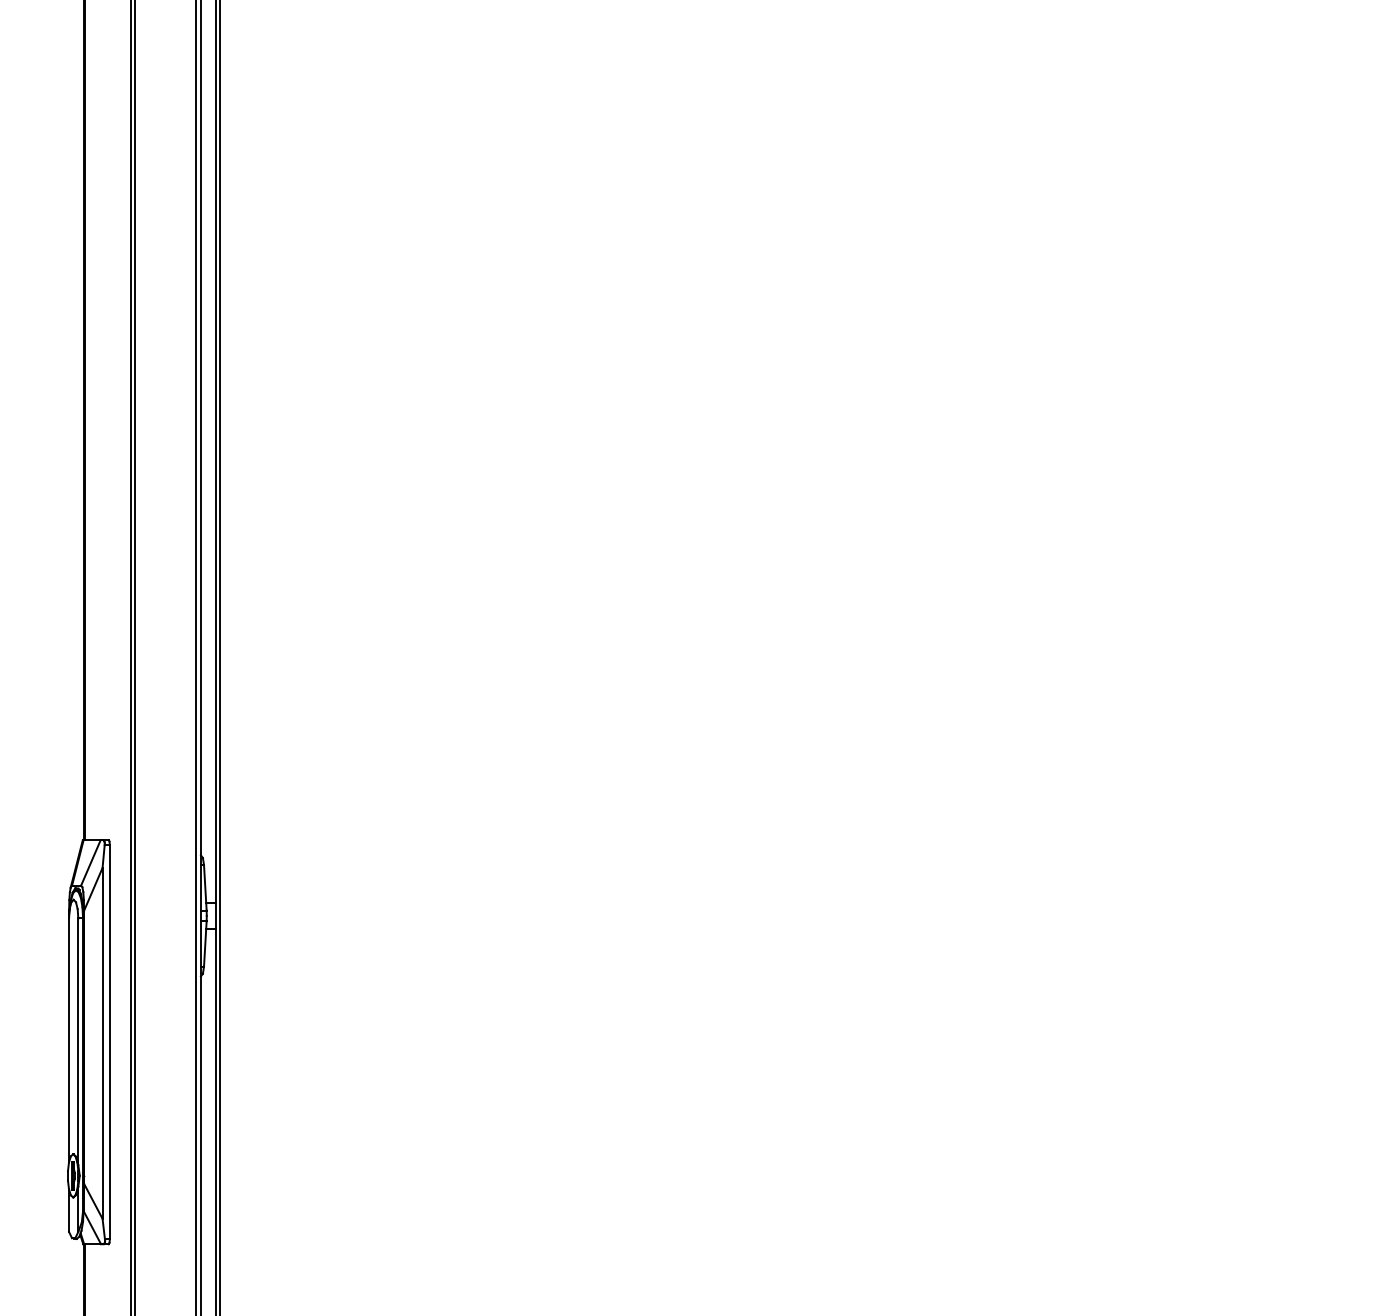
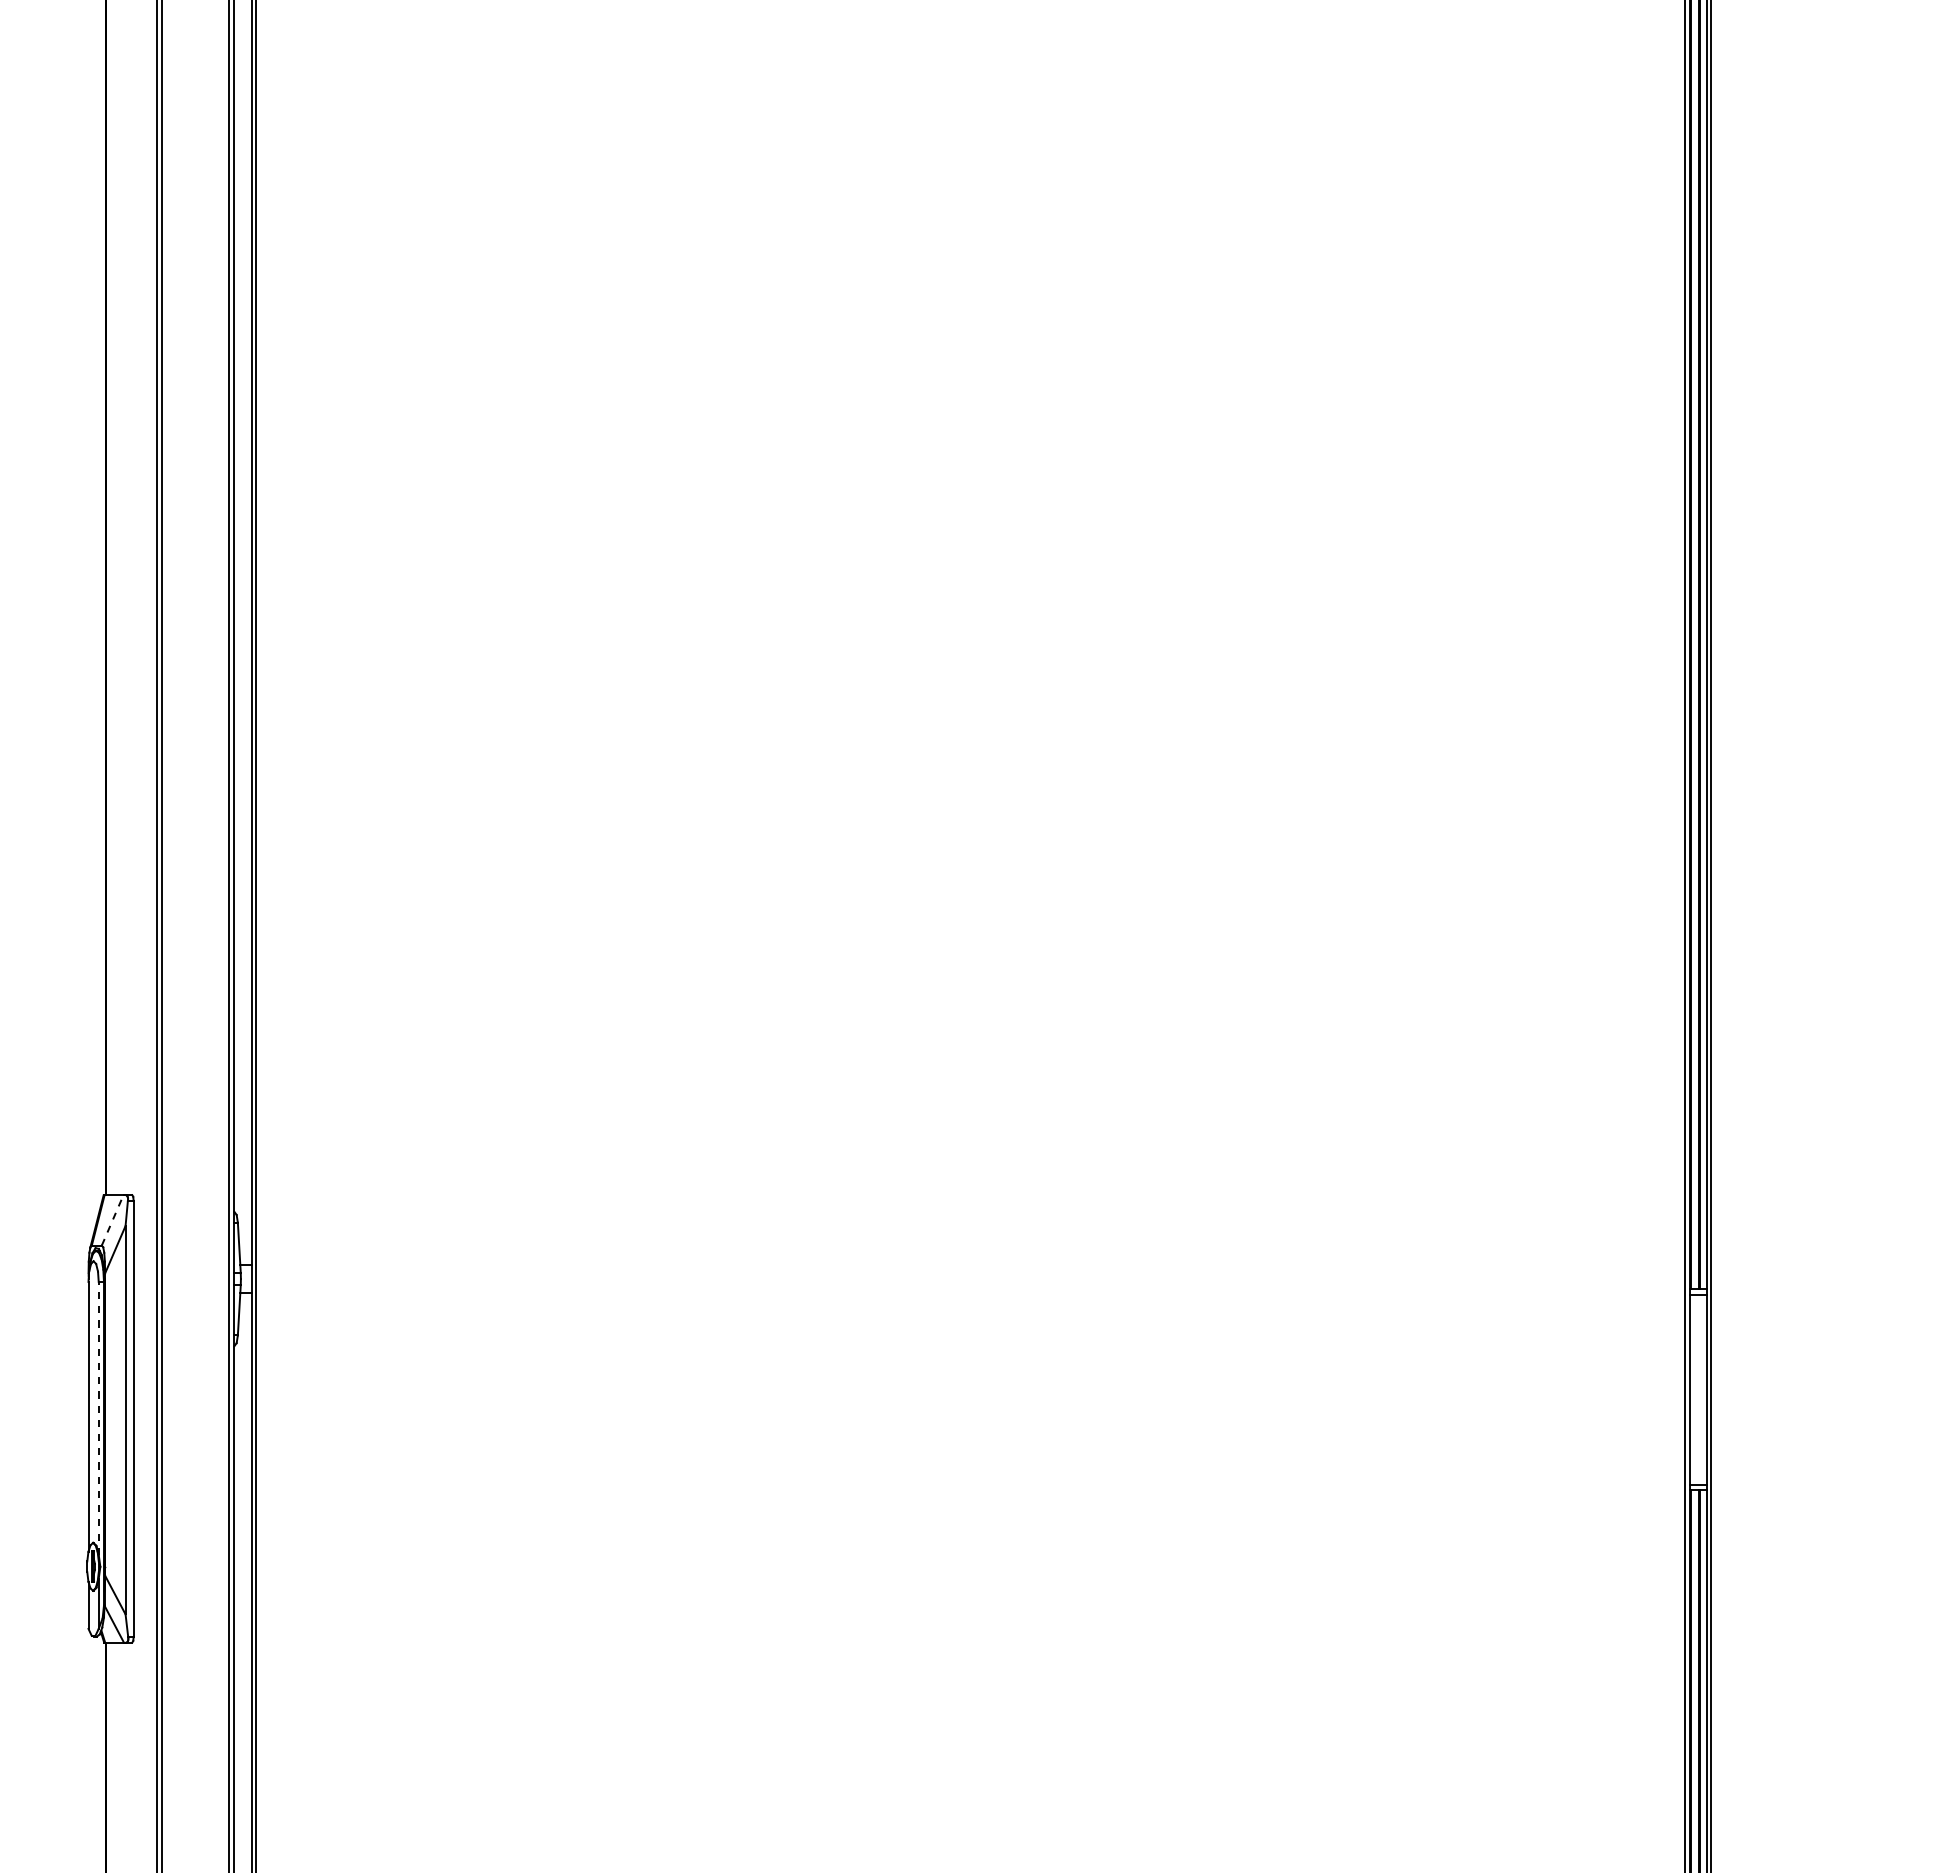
line: (90, 862) -> (112, 1219), solid -> dashed
line: (78, 1040) -> (98, 1417), solid -> dashed

